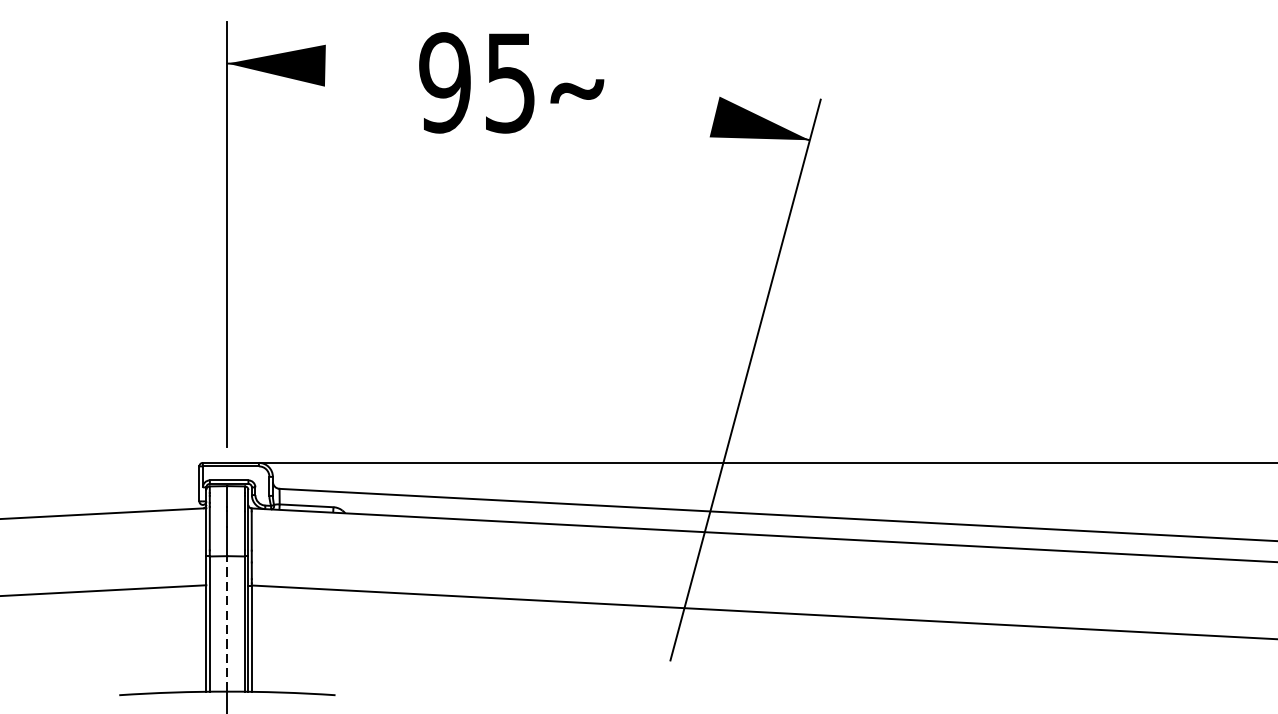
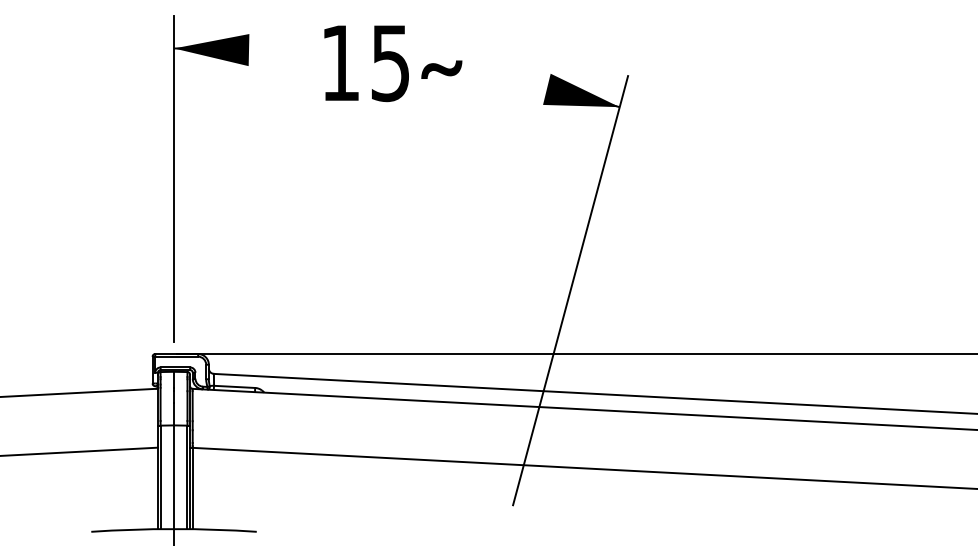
text: (444, 83) -> (340, 63), 95 -> 15
line: (228, 624) -> (174, 477), dashed -> solid

